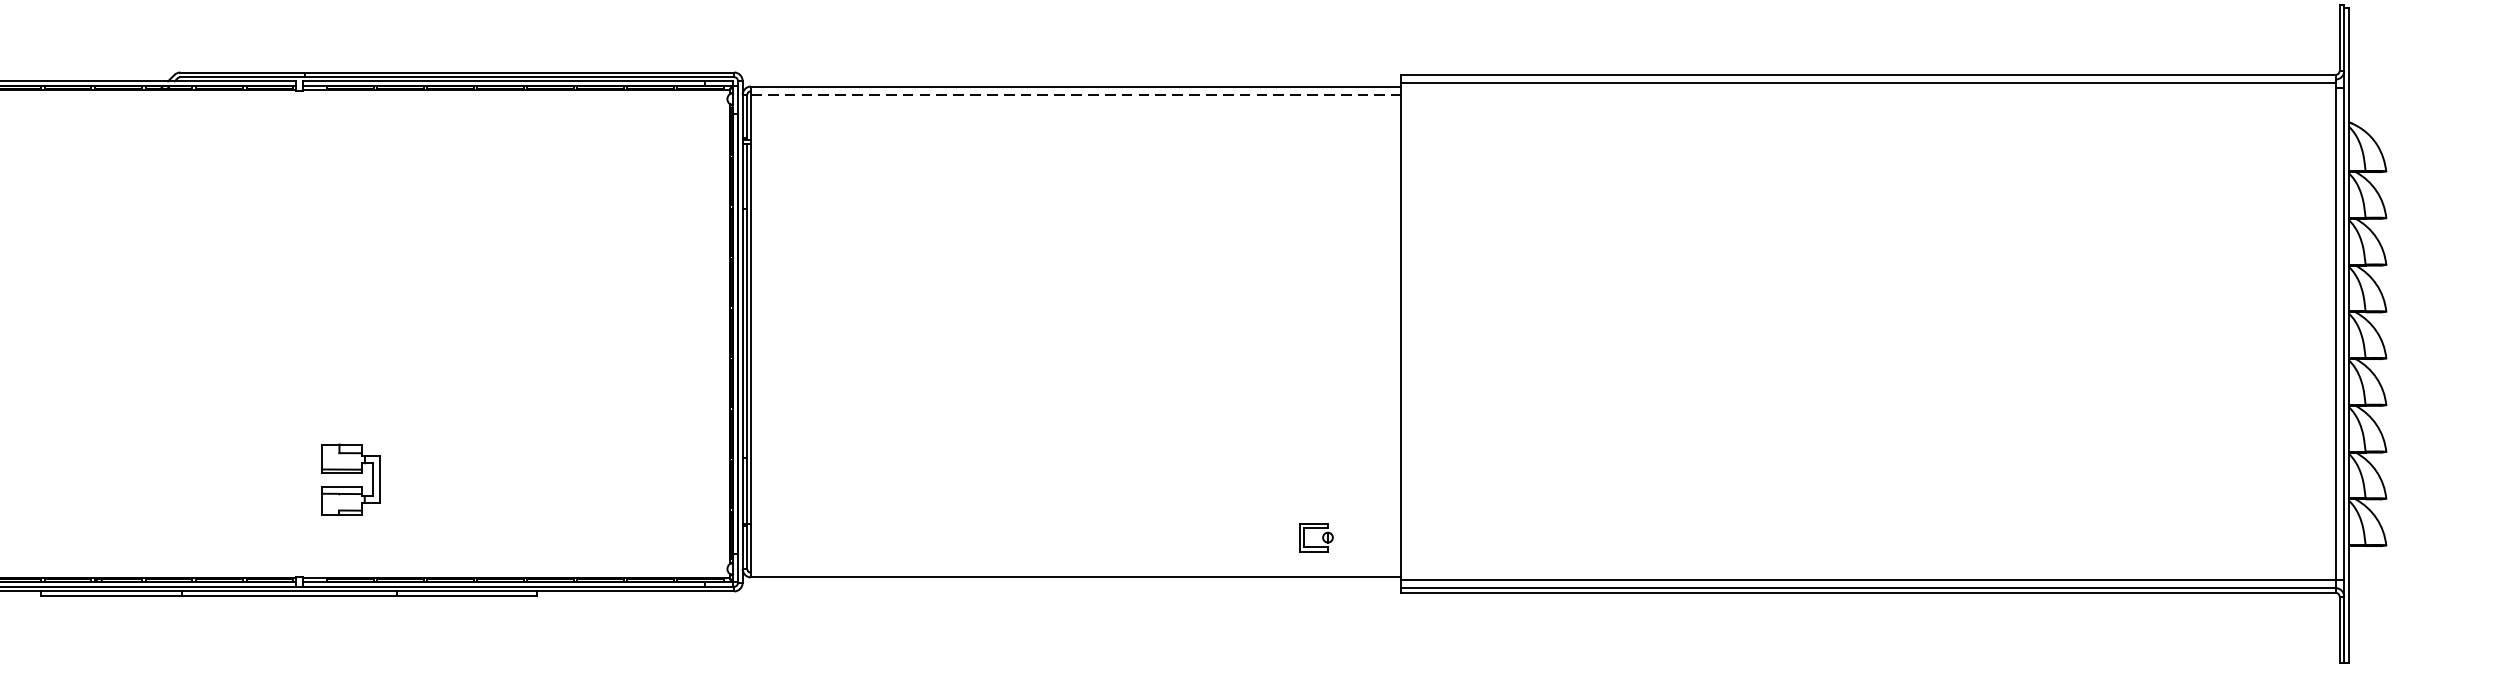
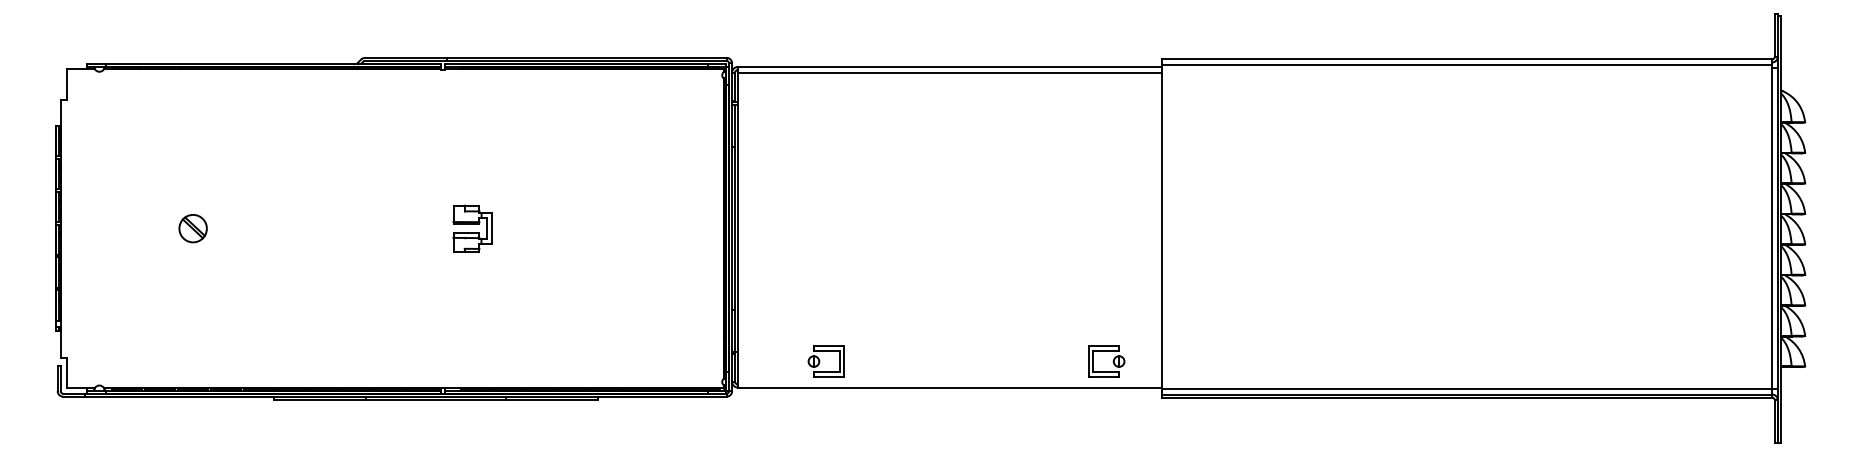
line: (1077, 94) -> (950, 72), dashed -> solid
part: (351, 479) -> (472, 228), moved
part: (885, 537) -> (825, 361), added
part: (1316, 537) -> (1106, 361), size x1.67

